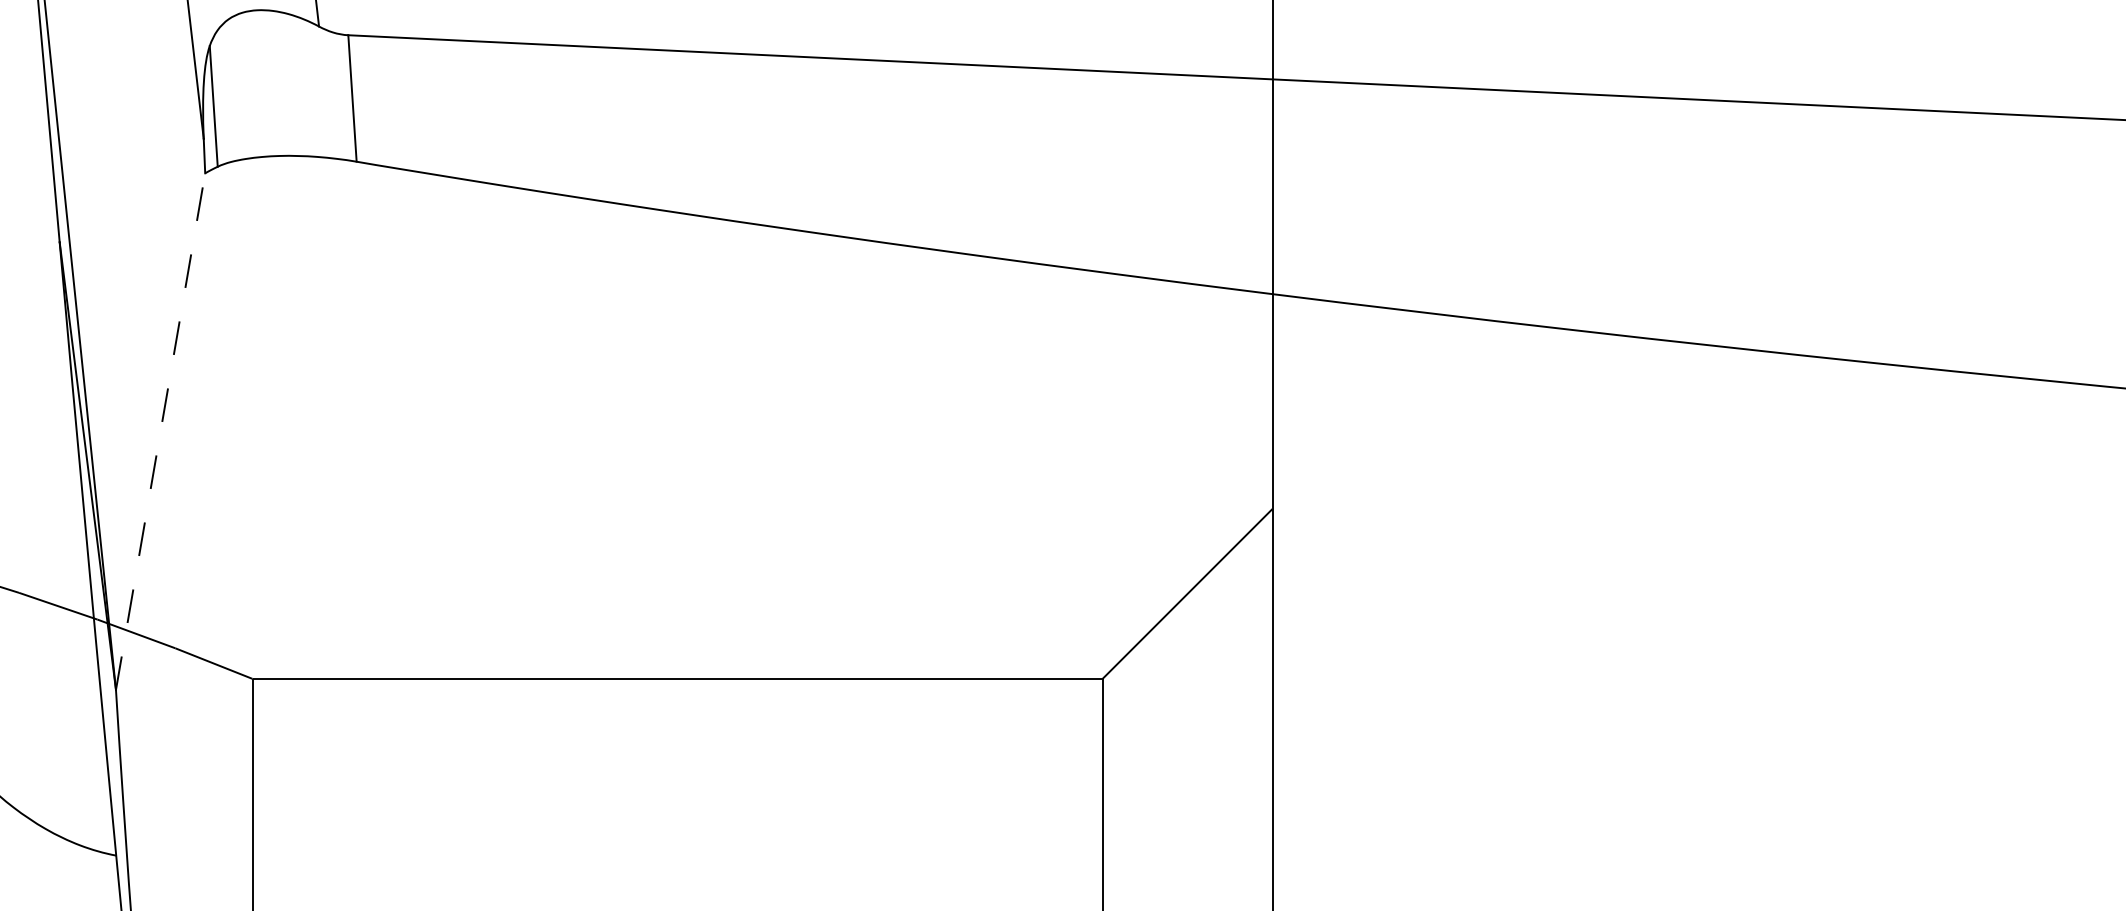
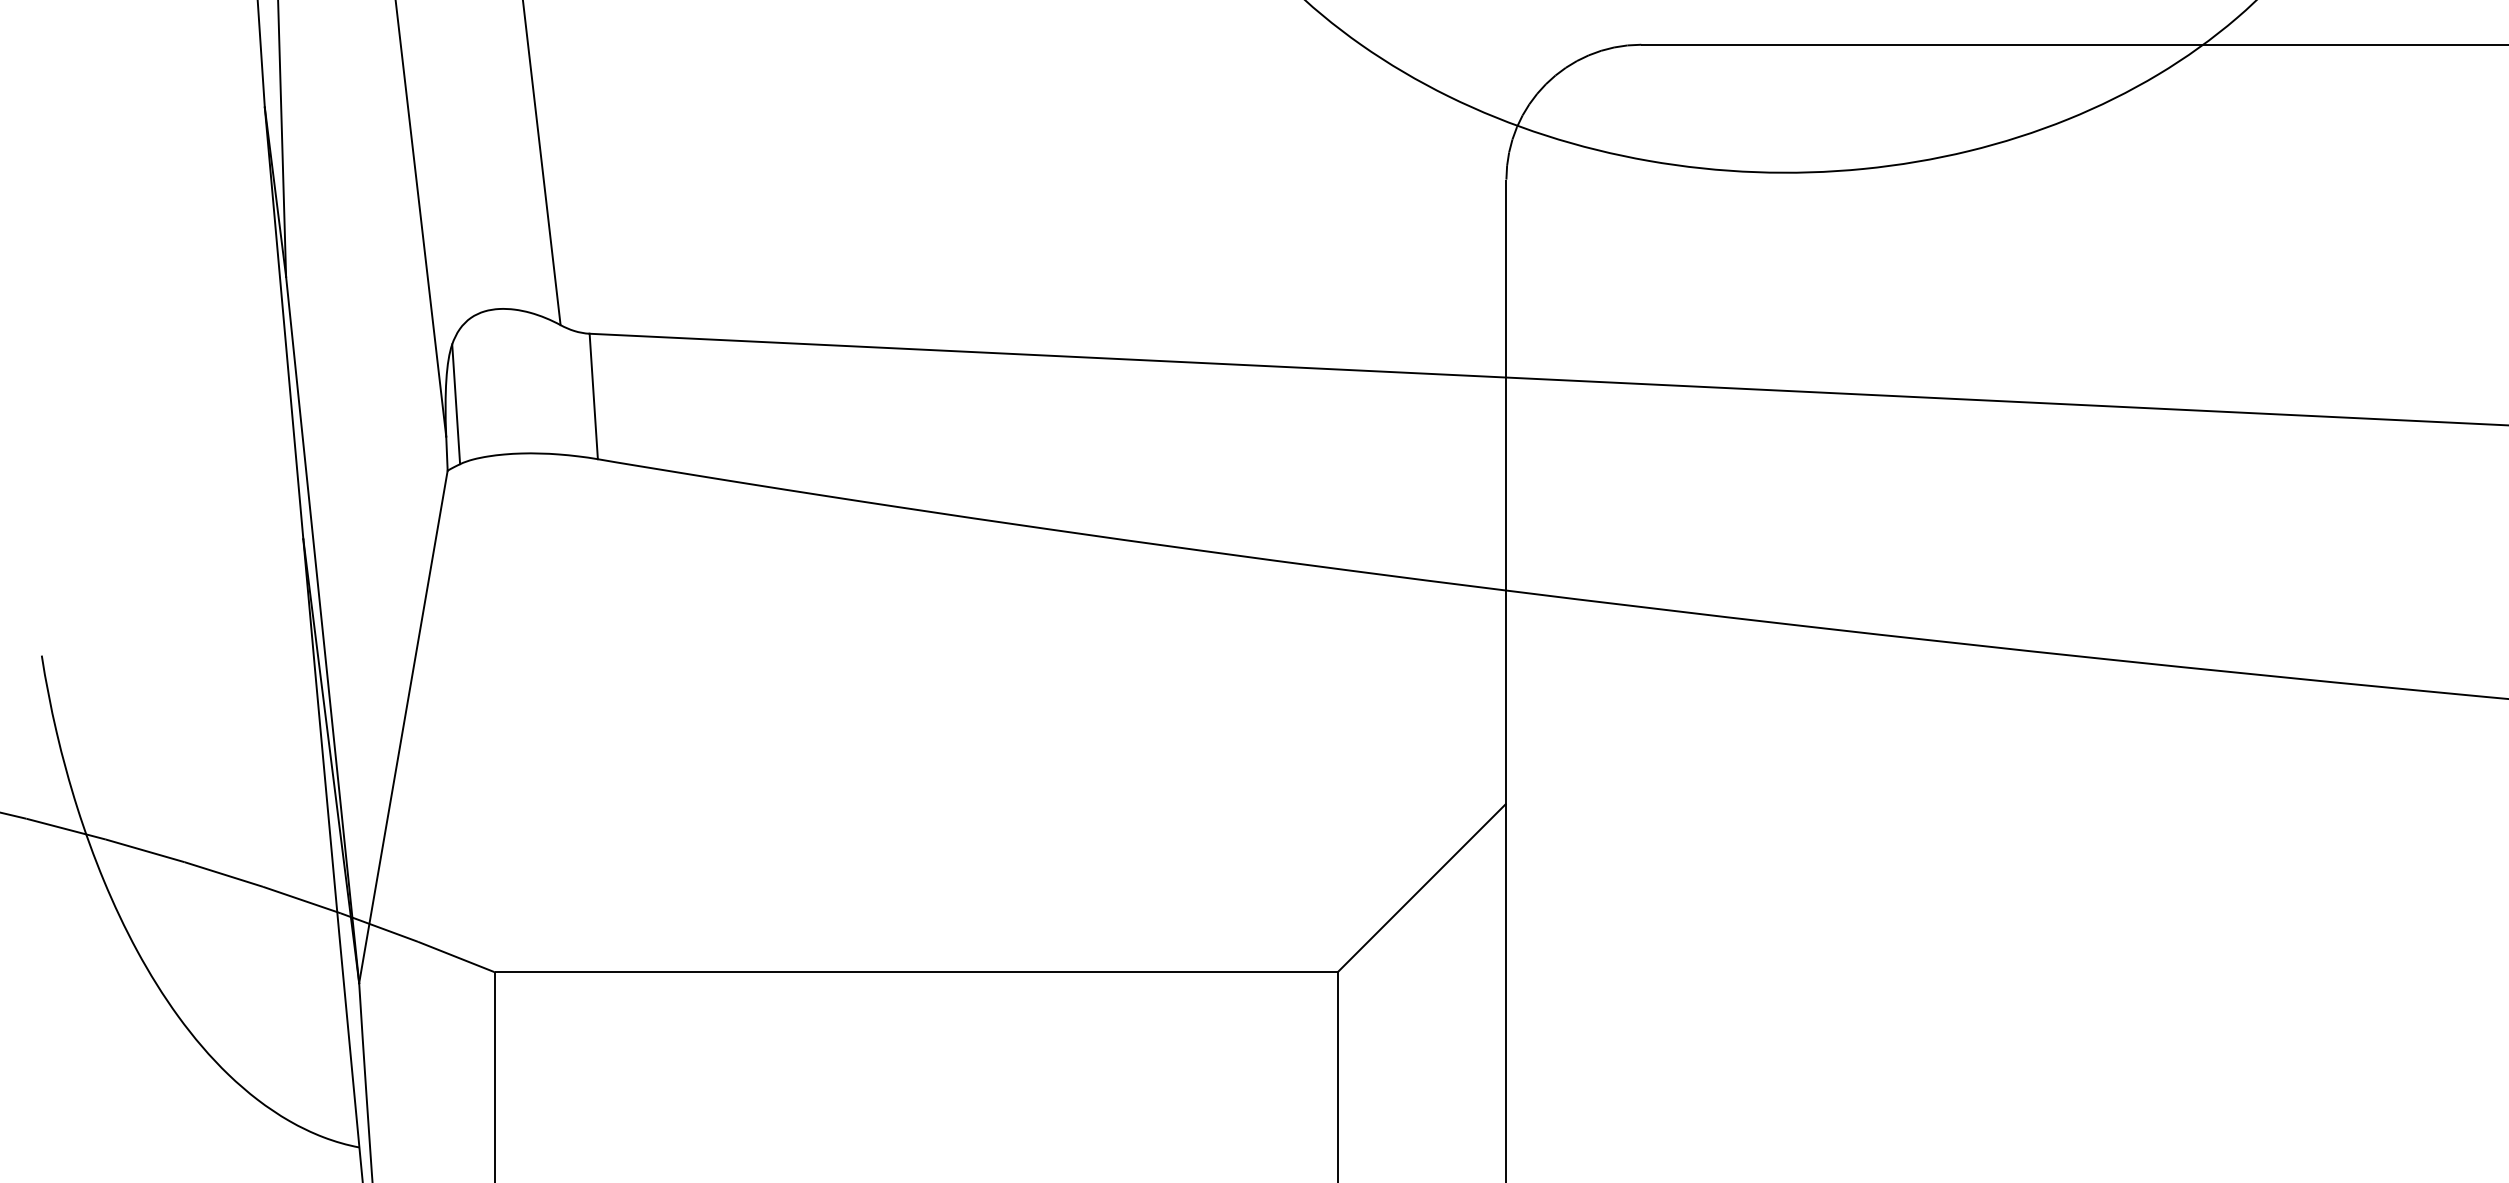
line: (160, 431) -> (403, 726), dashed -> solid

